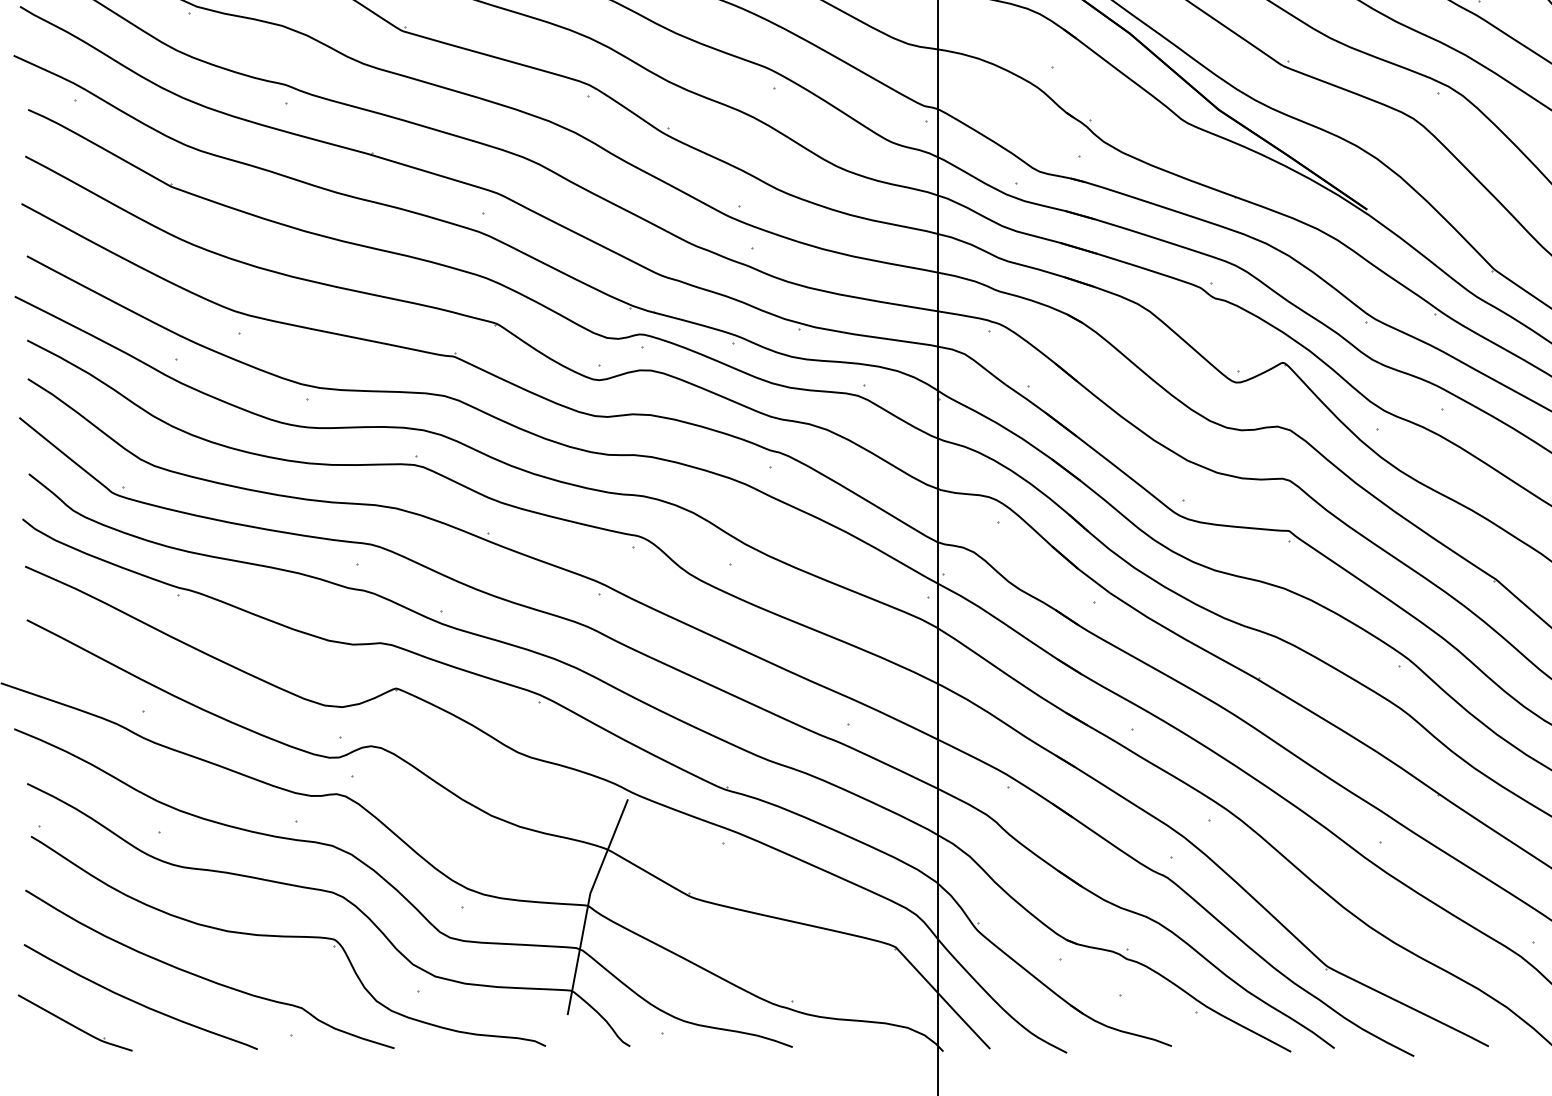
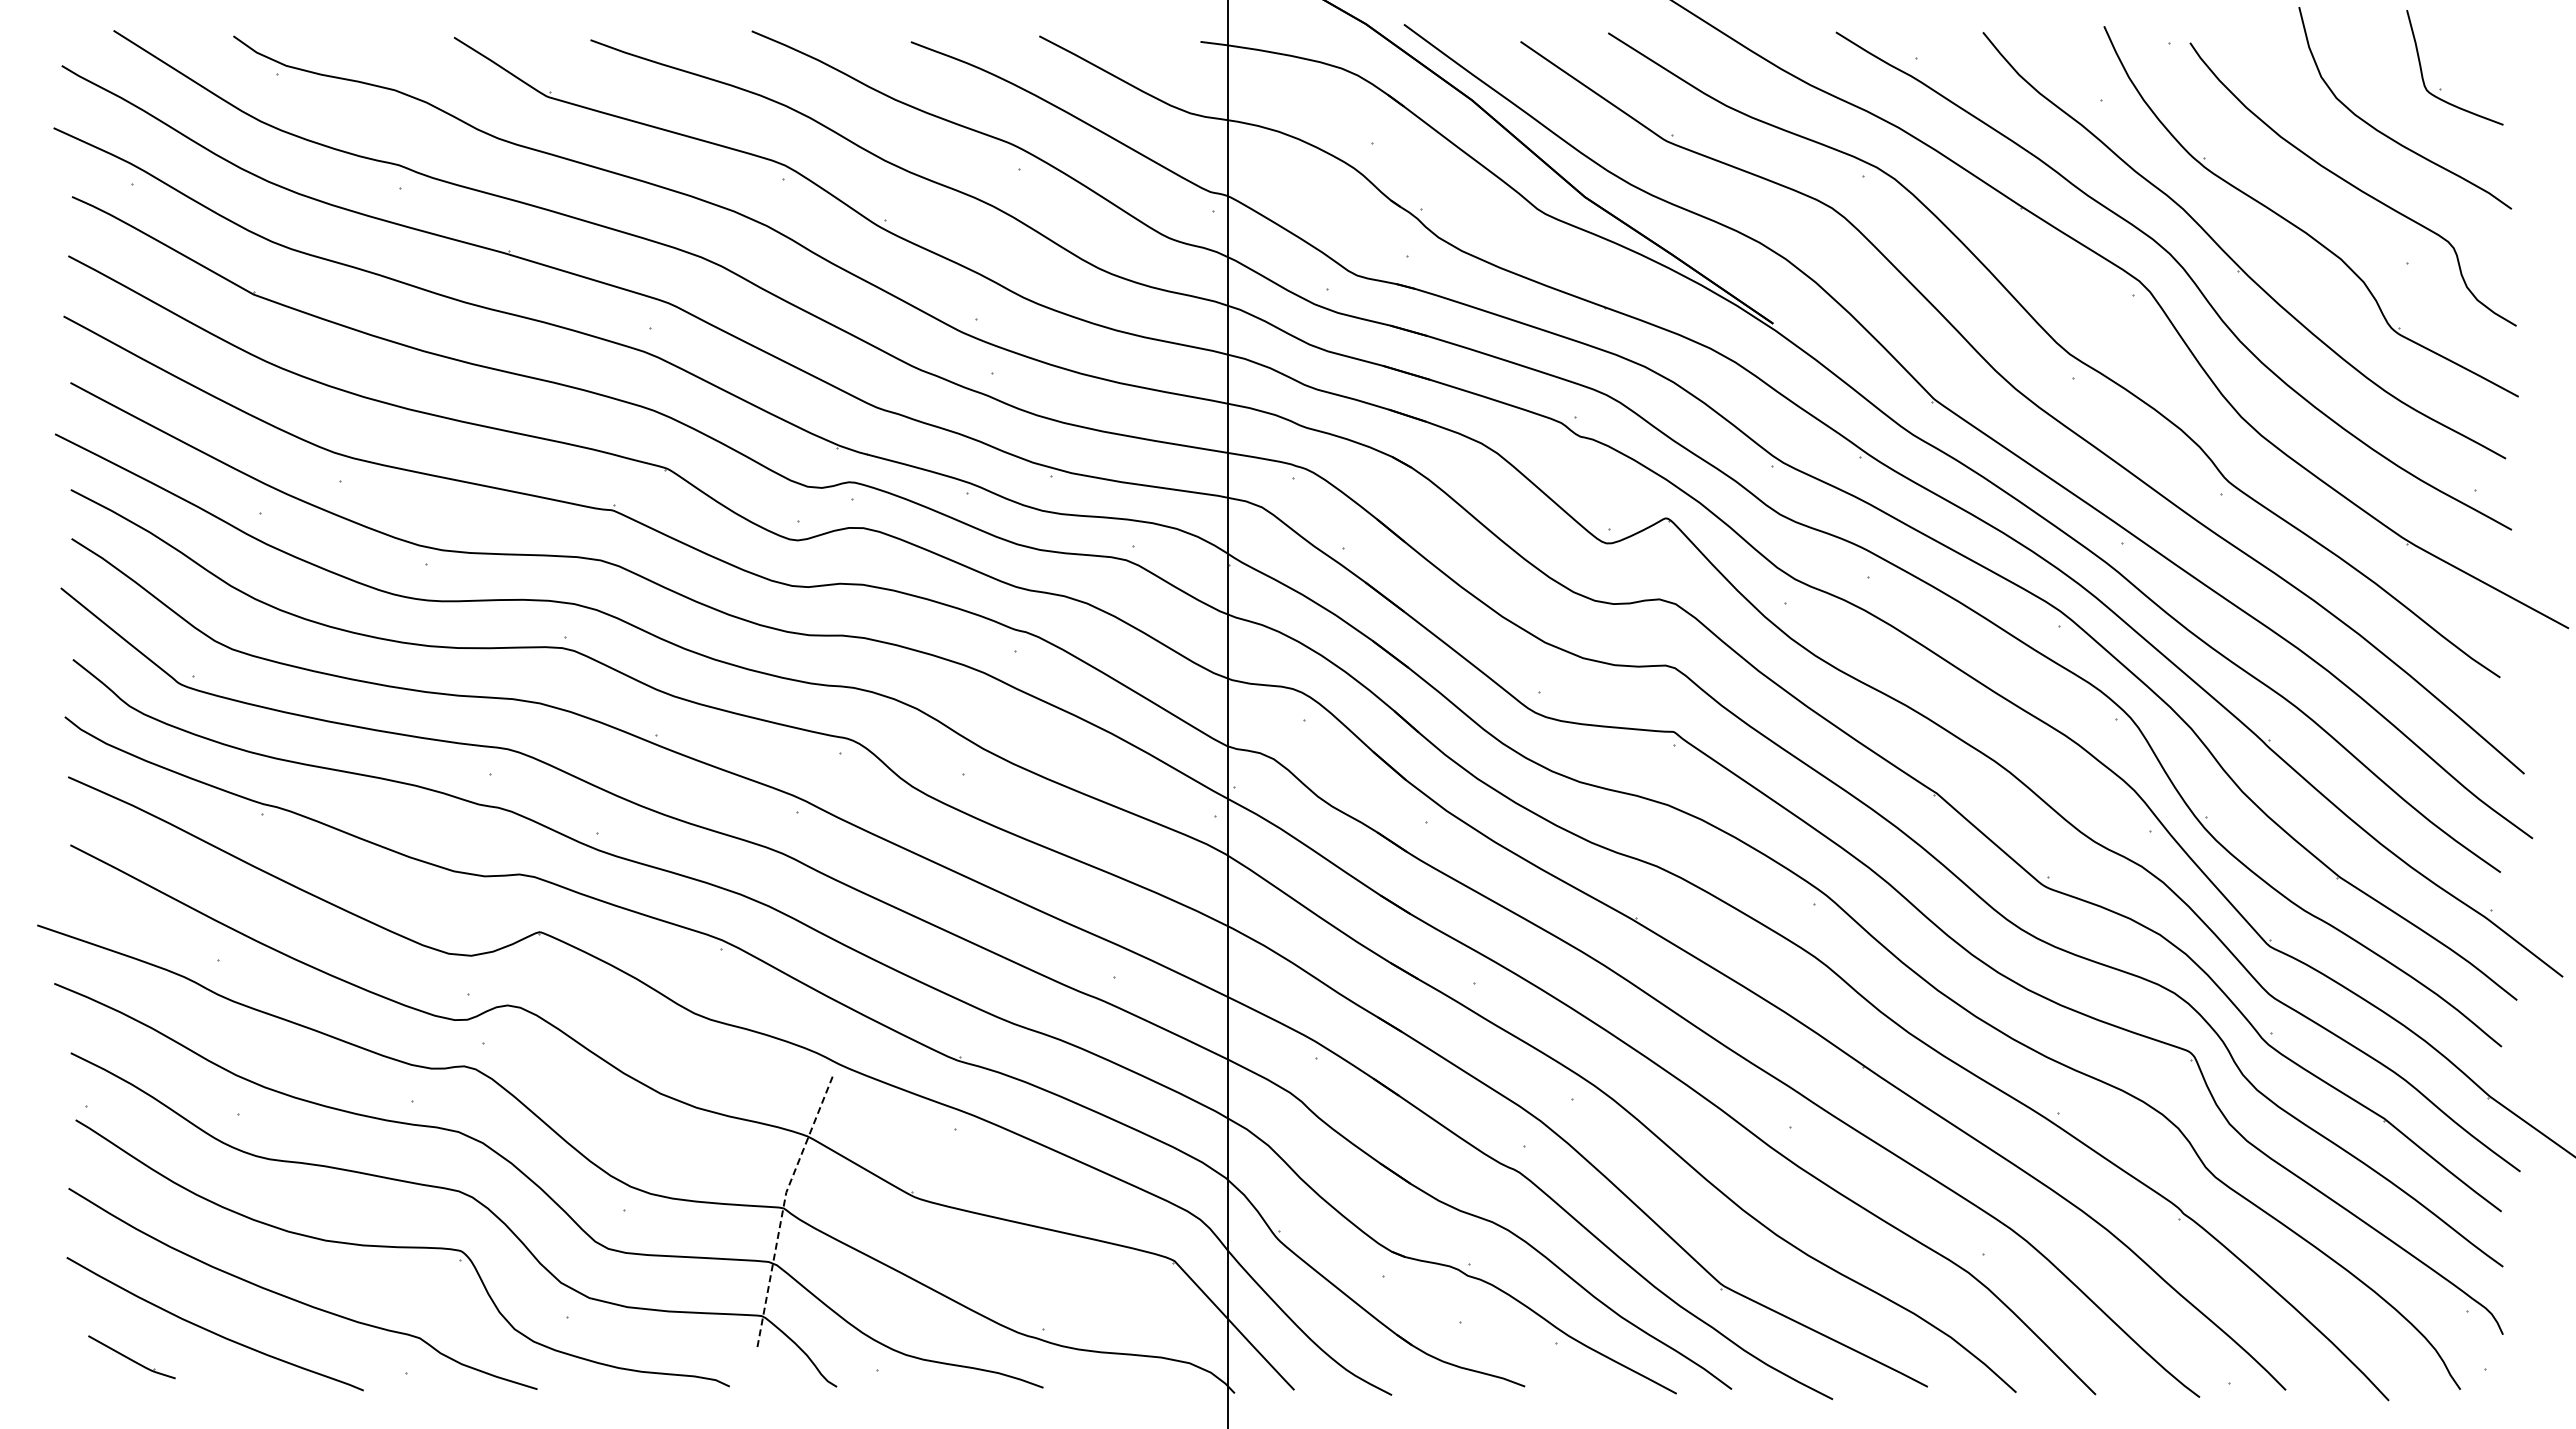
line: (588, 904) -> (783, 1206), solid -> dashed
part: (74, 1023) -> (131, 1357), size x0.6

